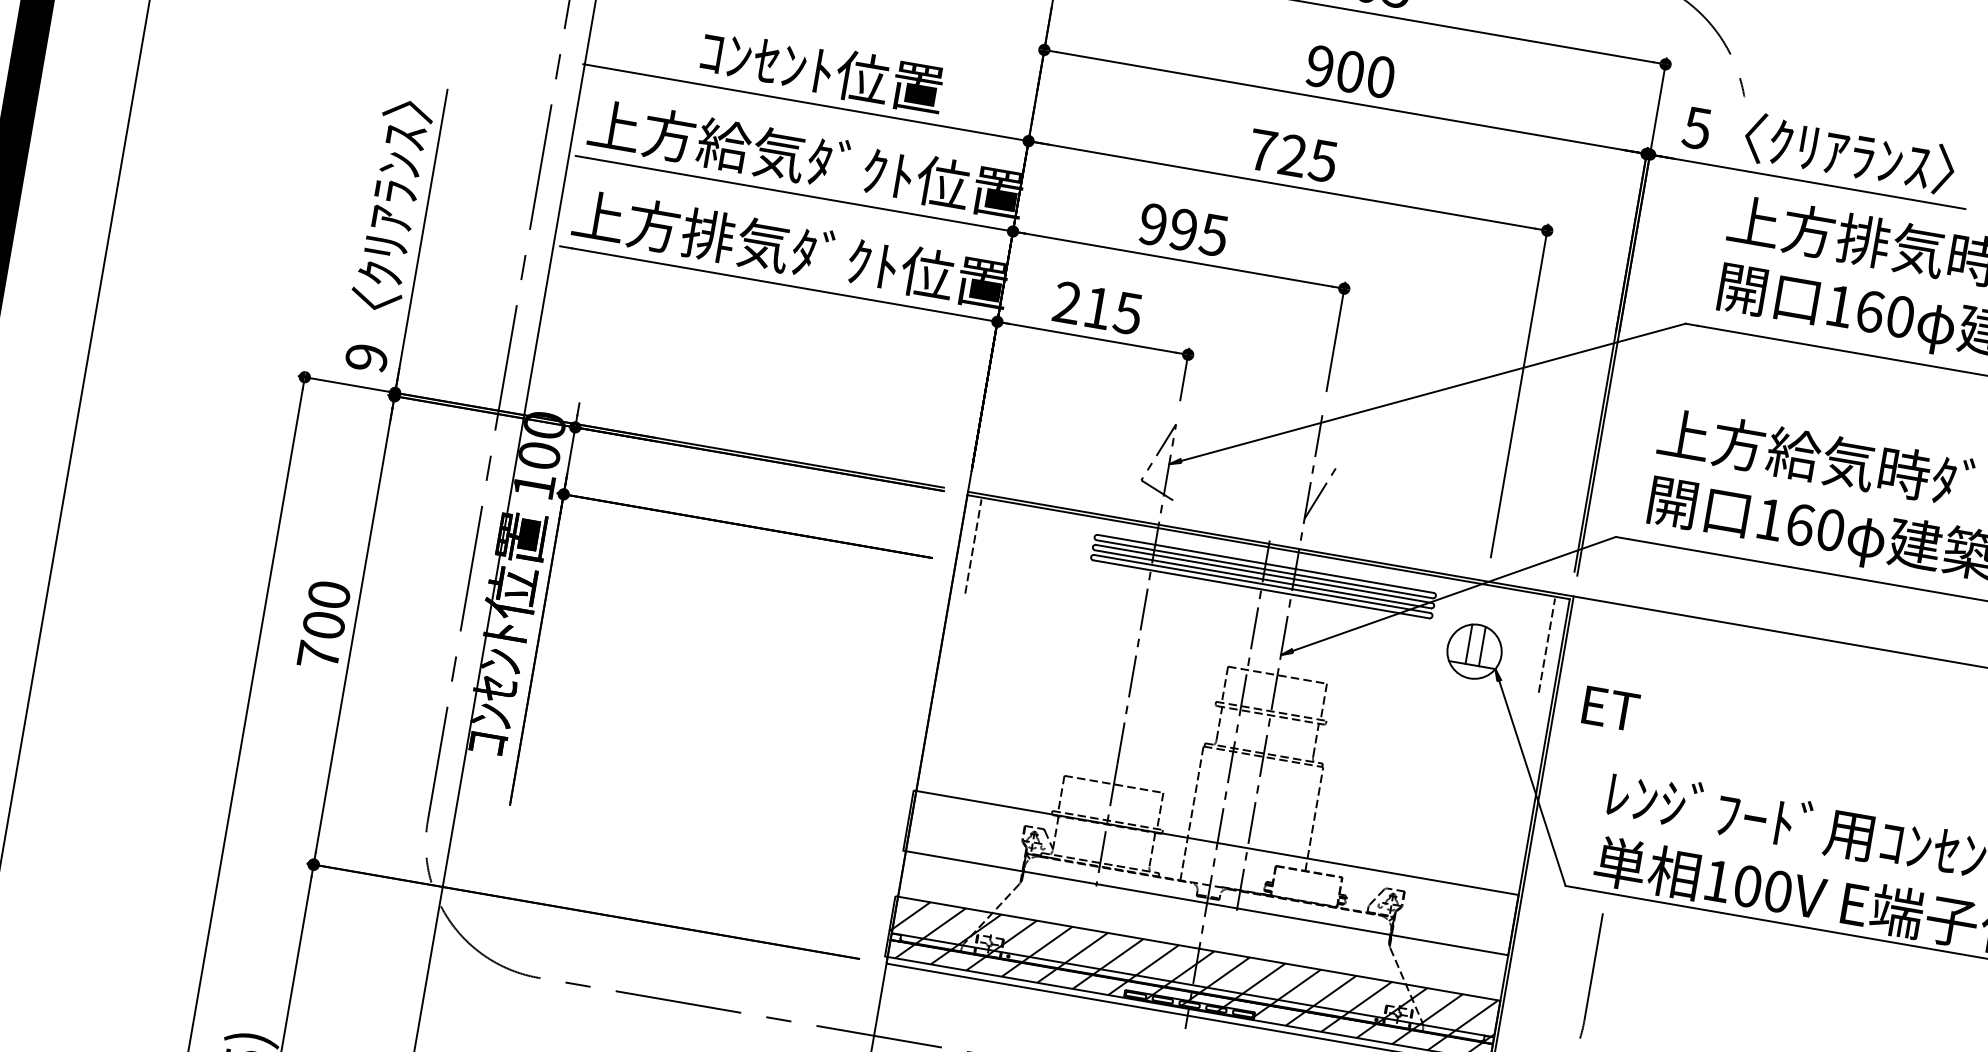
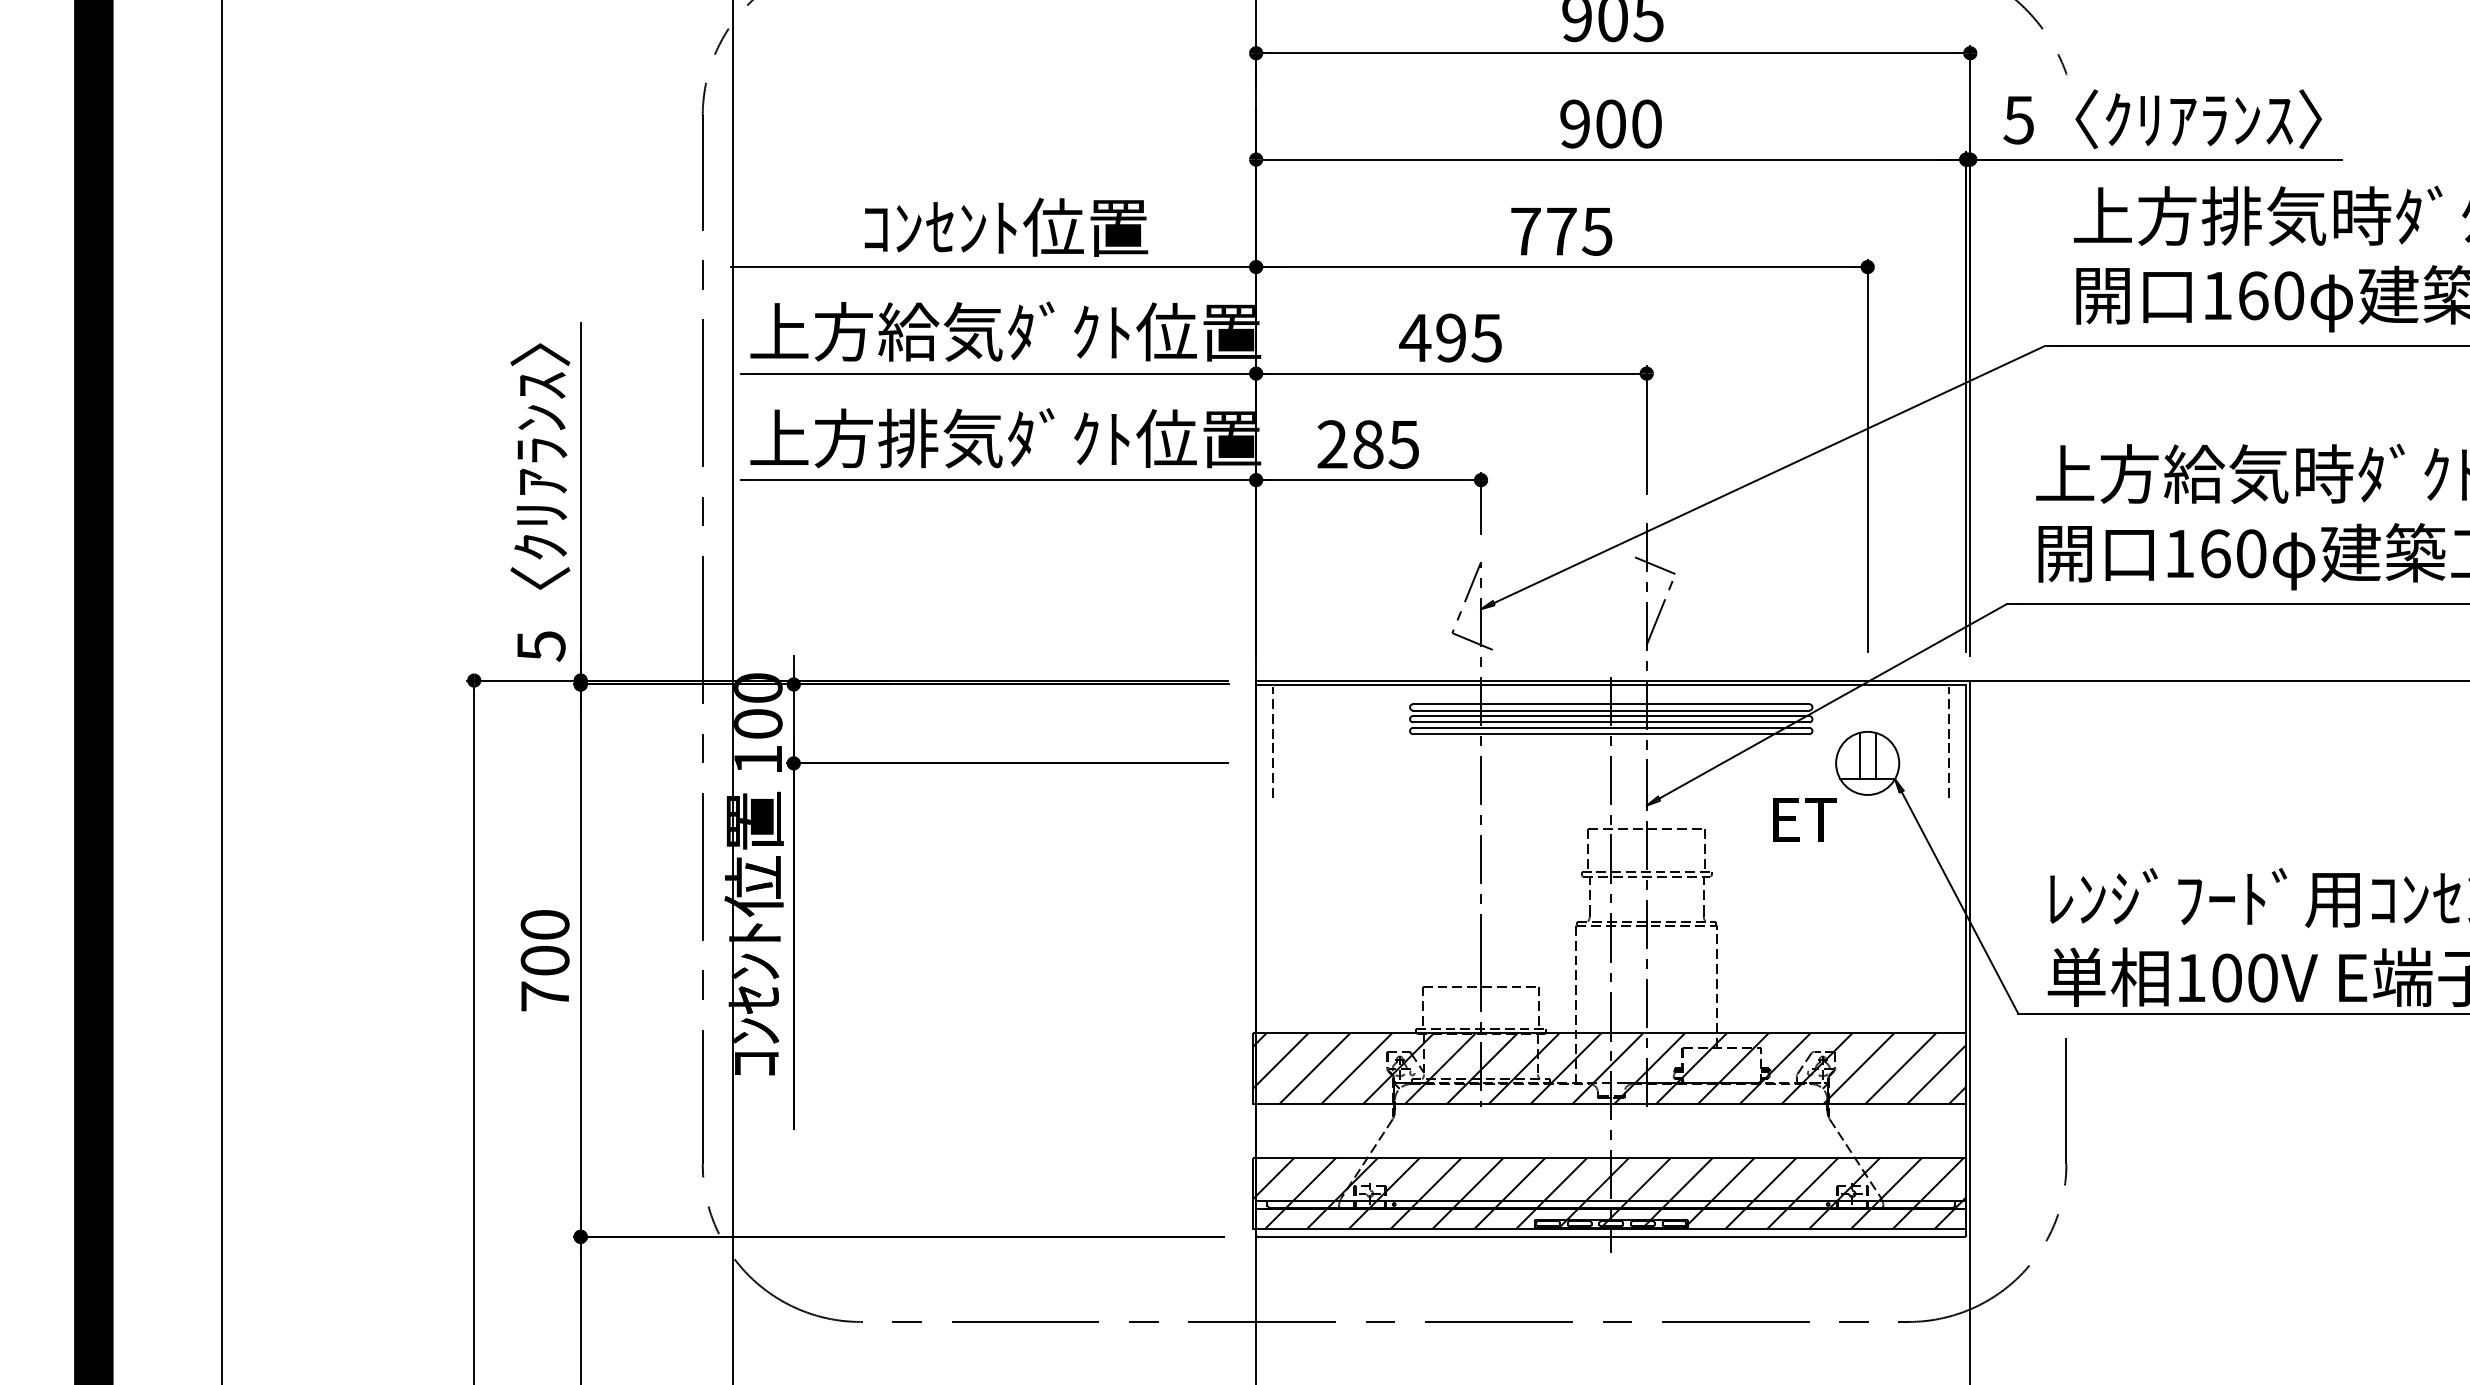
text: (1292, 155) -> (1561, 231), 725 -> 775
text: (1153, 224) -> (1415, 337), 995 -> 495
text: (1097, 308) -> (1368, 444), 215 -> 285
text: (366, 358) -> (540, 646), 9 -> 5
line: (1323, 452) -> (1655, 565), added
text: (1610, 708) -> (1804, 819), moved
hatch: (1210, 872) -> (1609, 1068), added

